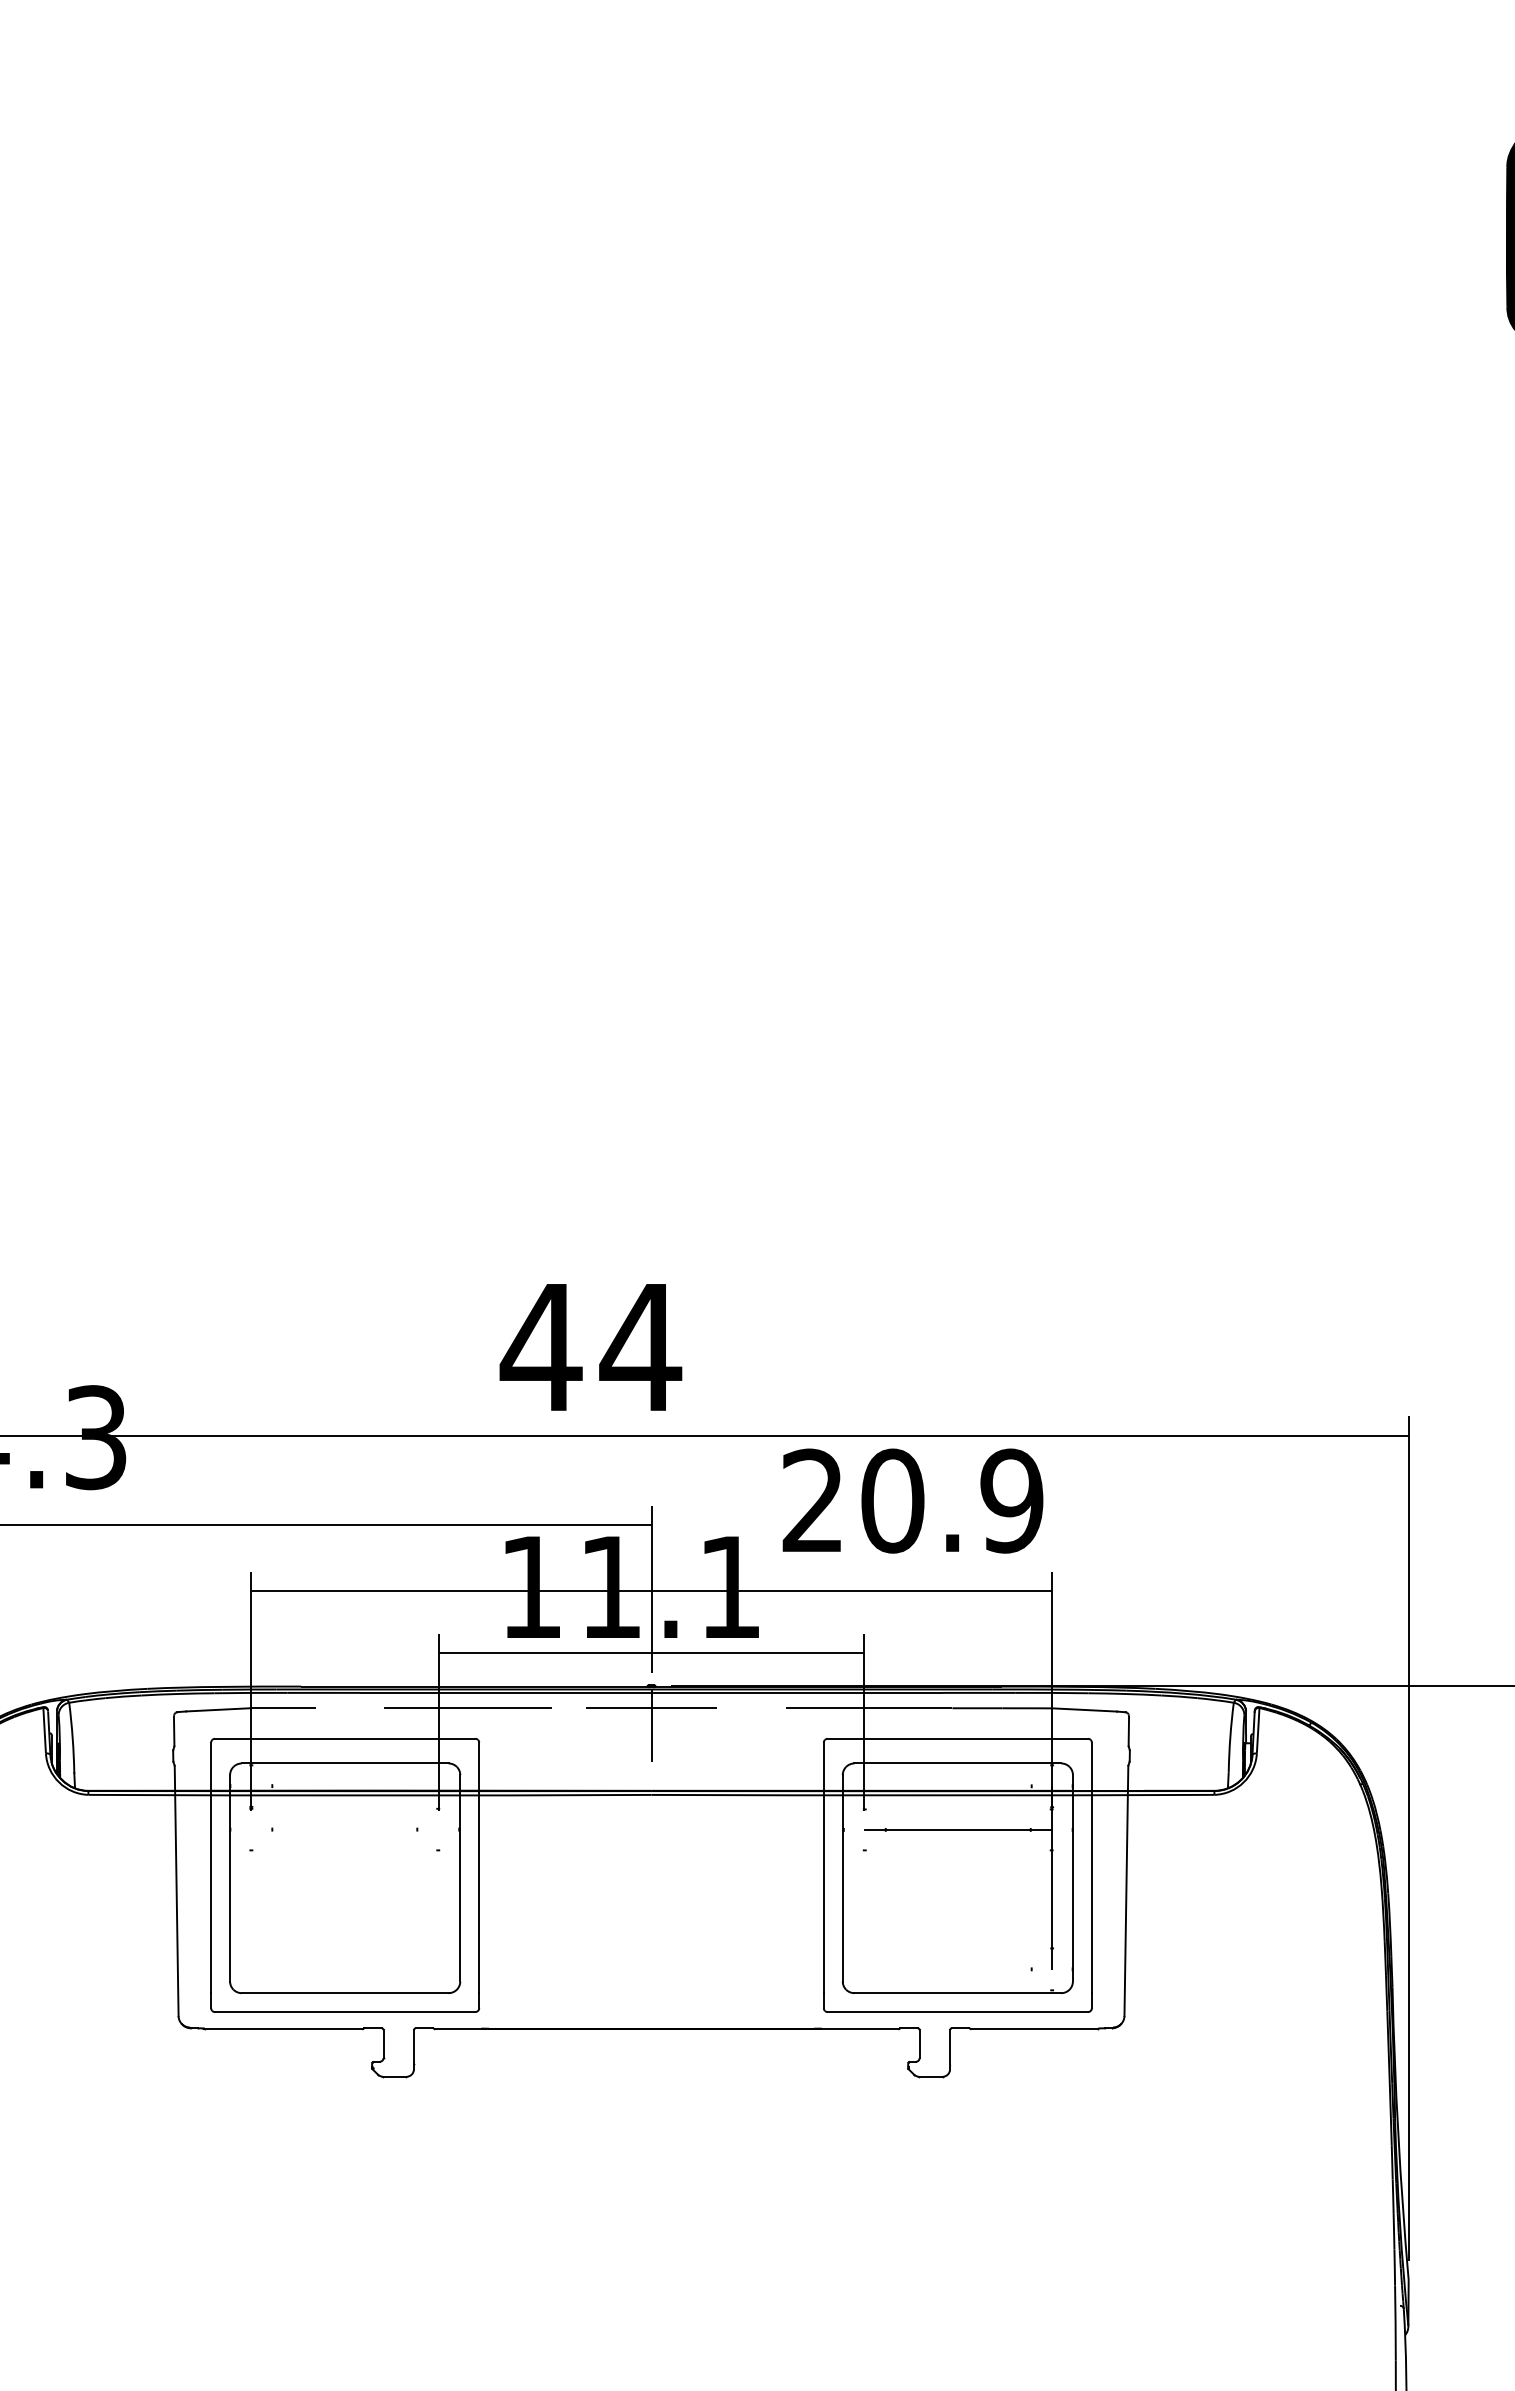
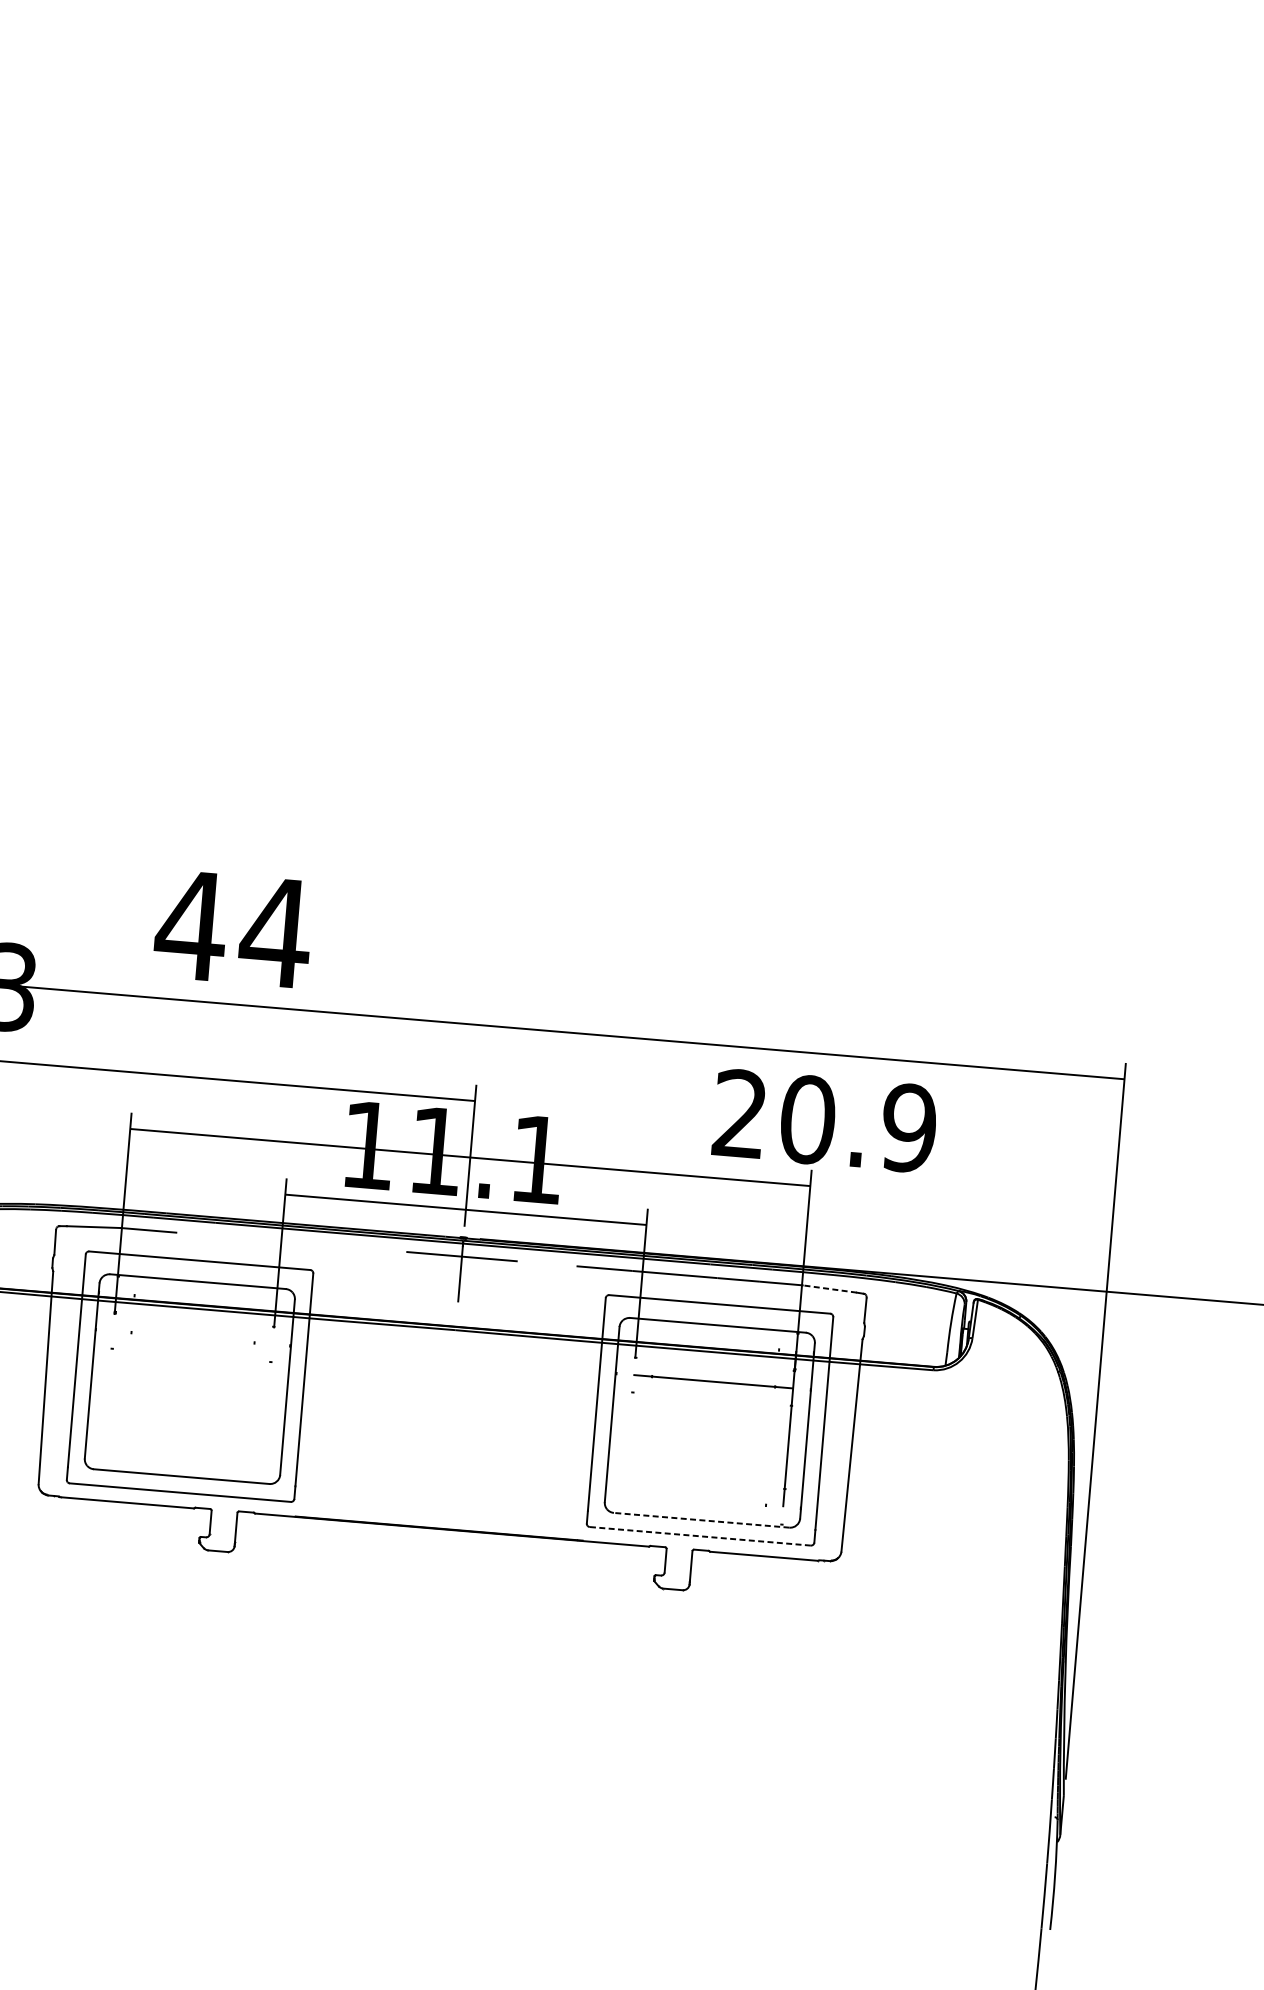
text: (590, 1347) -> (233, 929), moved
text: (912, 1500) -> (824, 1120), moved
line: (468, 1708) -> (306, 1243), removed
line: (1084, 1709) -> (829, 1288), solid -> dashed
line: (957, 1993) -> (701, 1520), solid -> dashed
line: (957, 2012) -> (699, 1536), solid -> dashed

